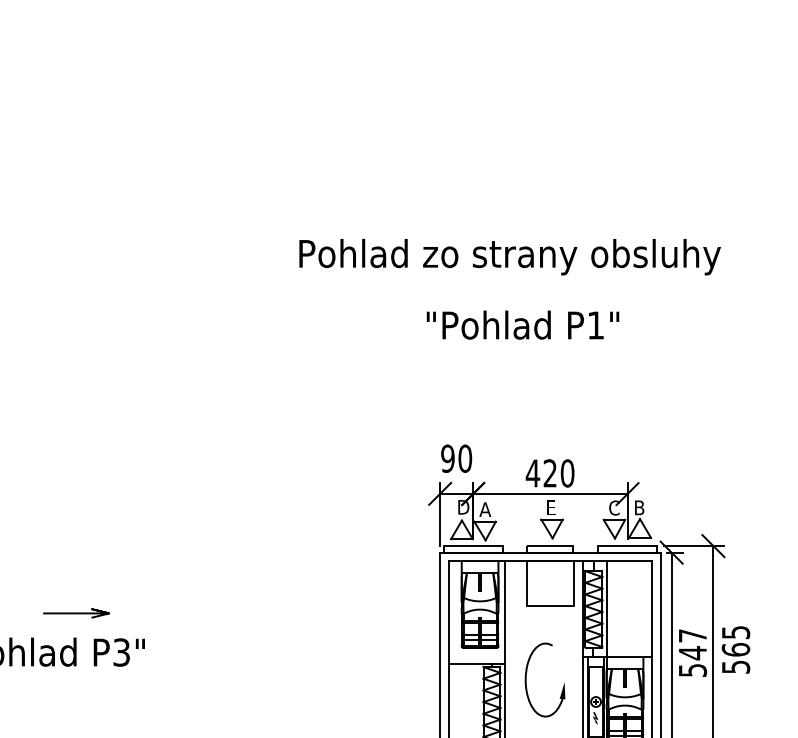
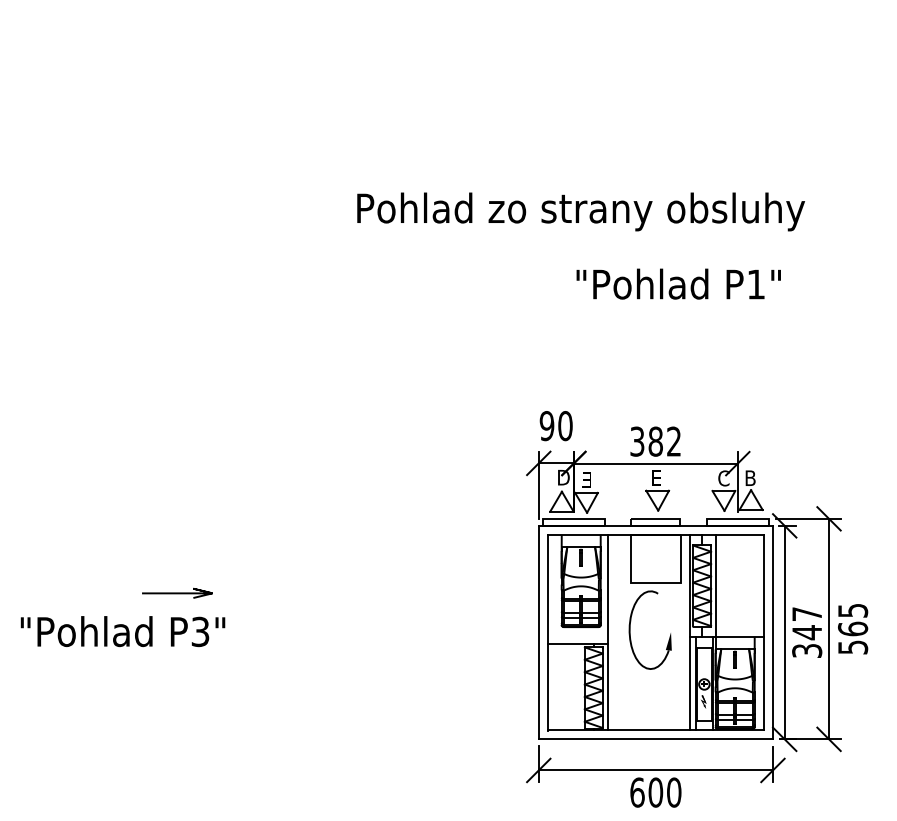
text: (509, 256) -> (580, 211), moved
text: (522, 324) -> (678, 283), moved
text: (550, 473) -> (655, 441), 420 -> 382
text: (485, 509) -> (586, 479), A -> E
line: (76, 612) -> (177, 592), moved
text: (692, 670) -> (806, 650), 547 -> 347
part: (526, 679) -> (630, 629), moved

